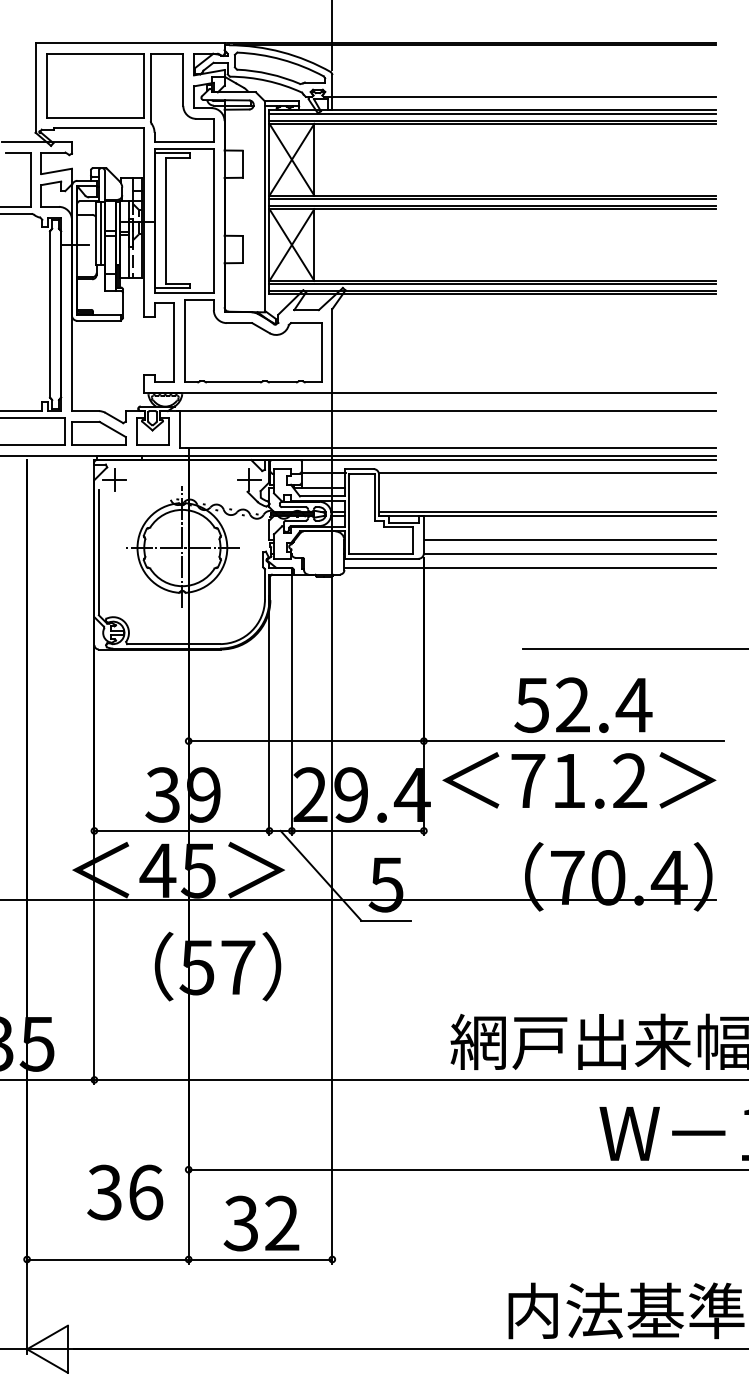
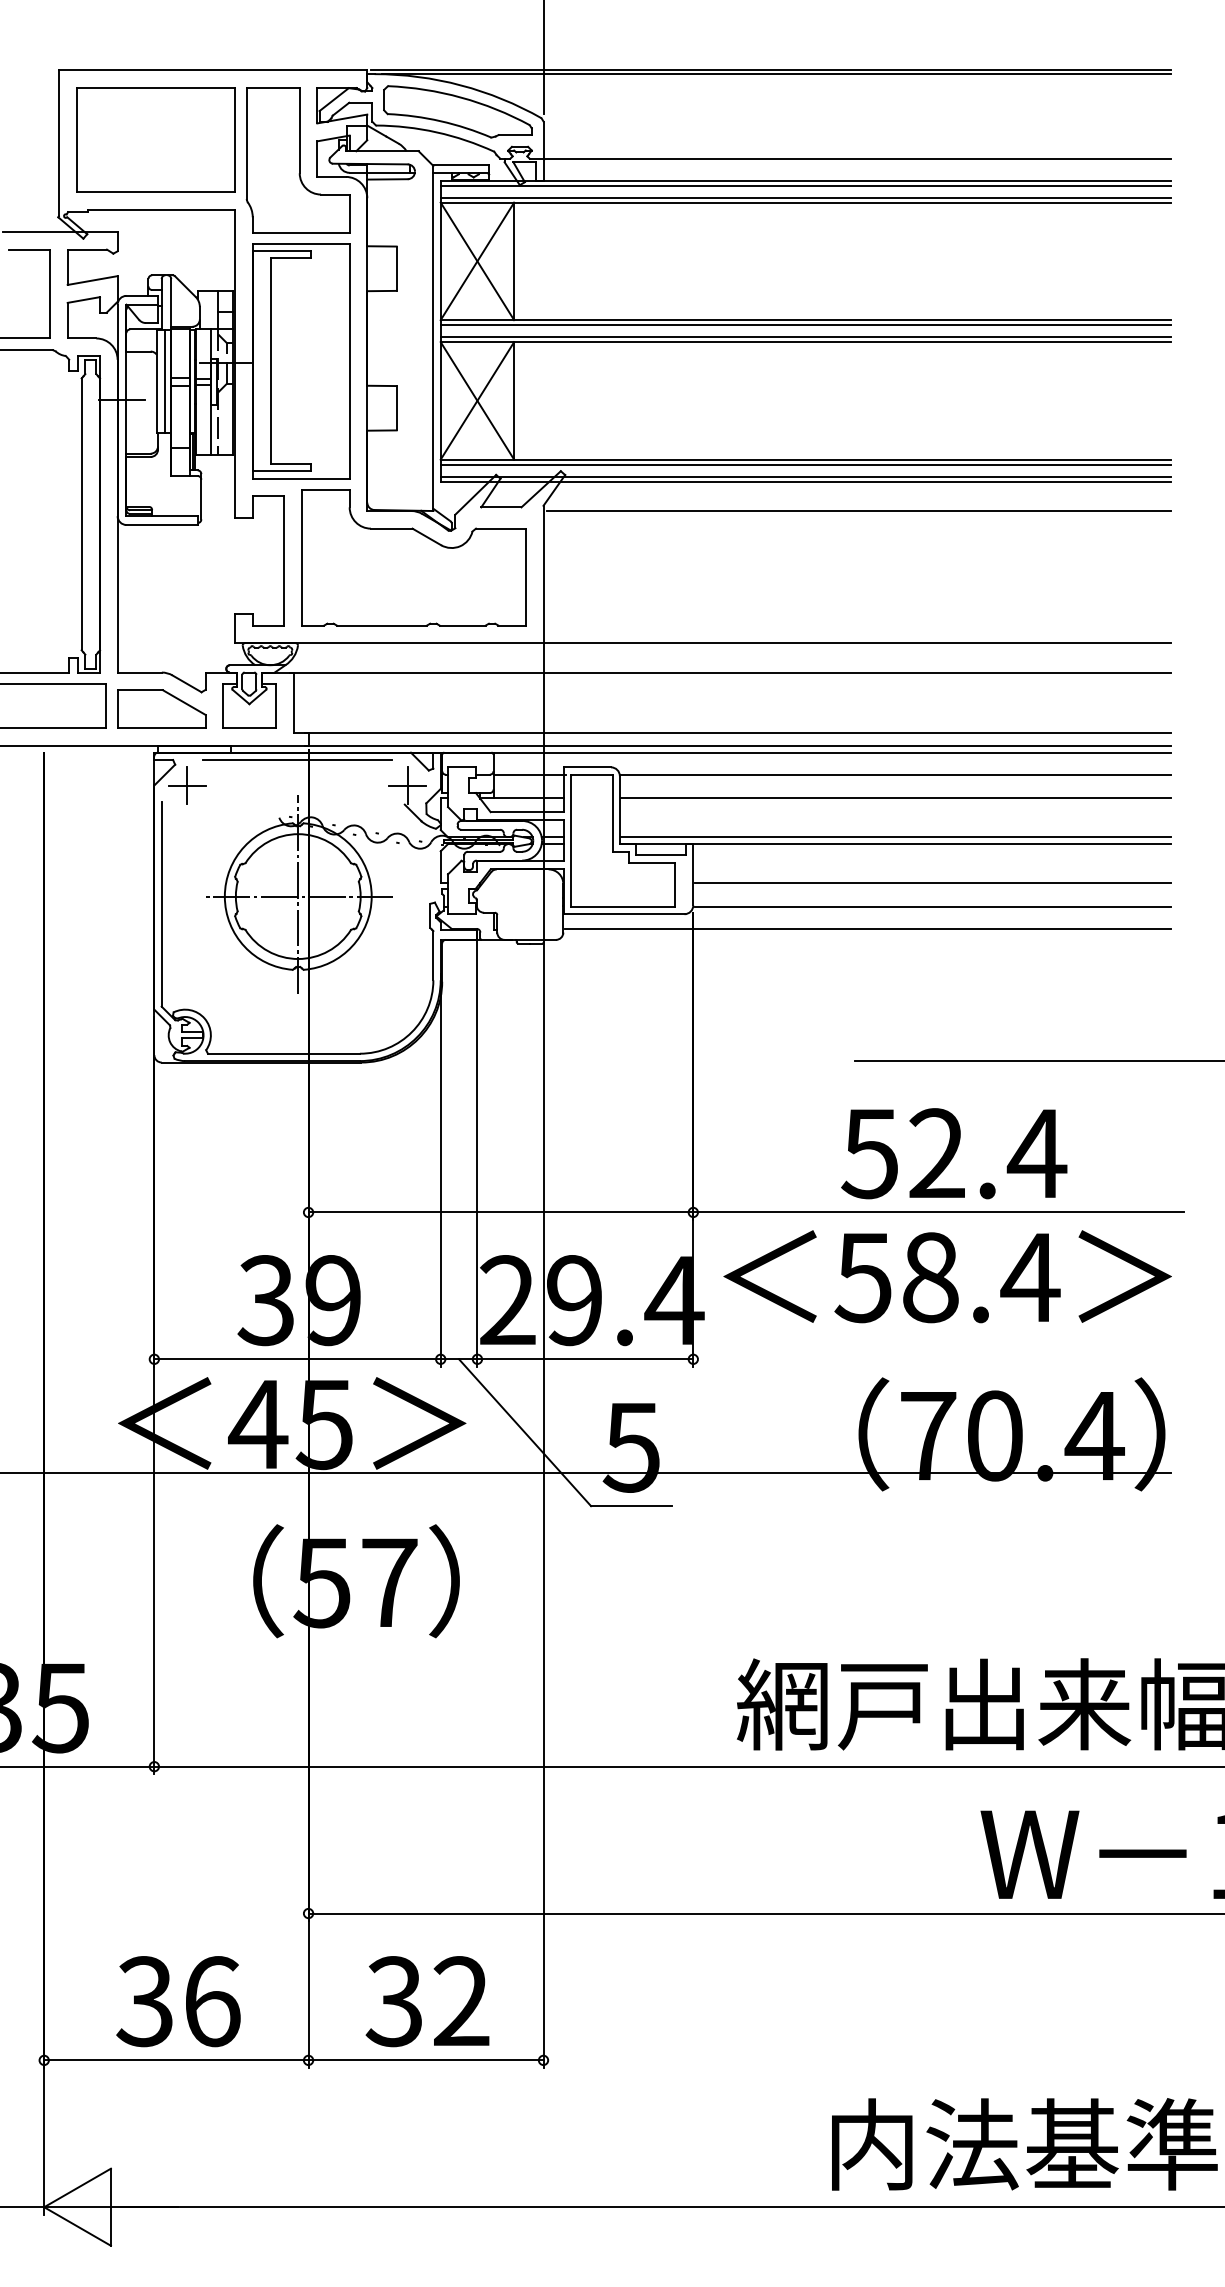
line: (525, 312) -> (859, 511), added
line: (181, 464) -> (296, 759), added
line: (547, 488) -> (895, 799), added
text: (579, 780) -> (947, 1276), 71.2 -> 58.4
text: (125, 1192) -> (179, 2001), moved

